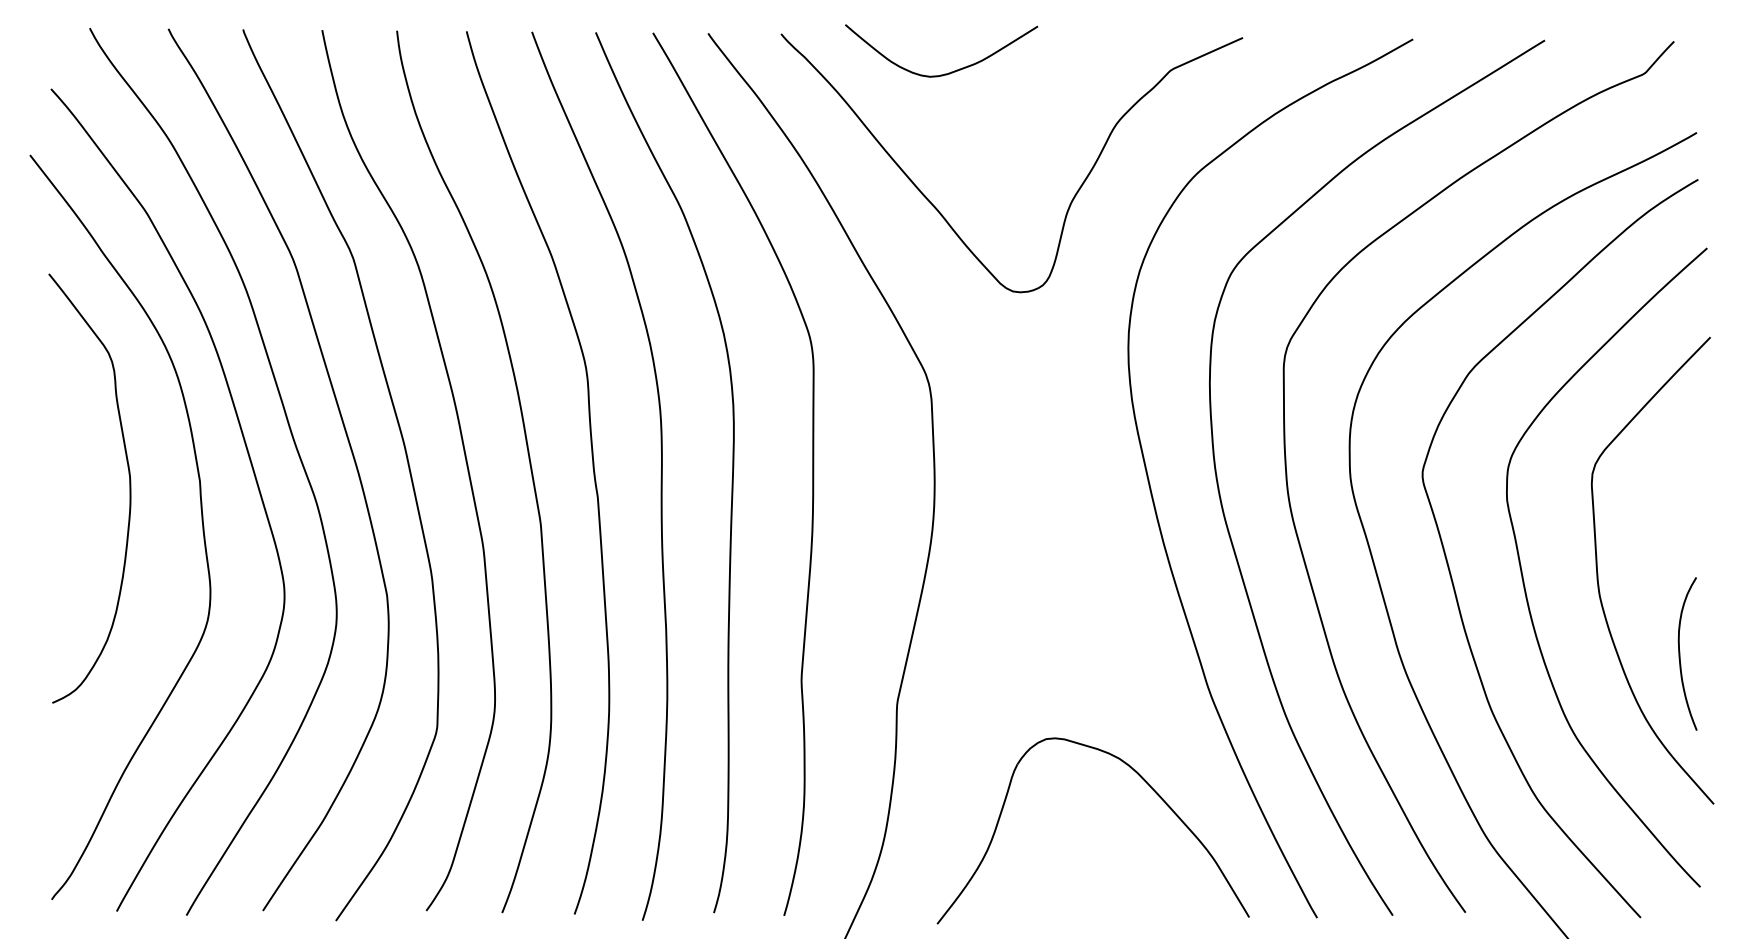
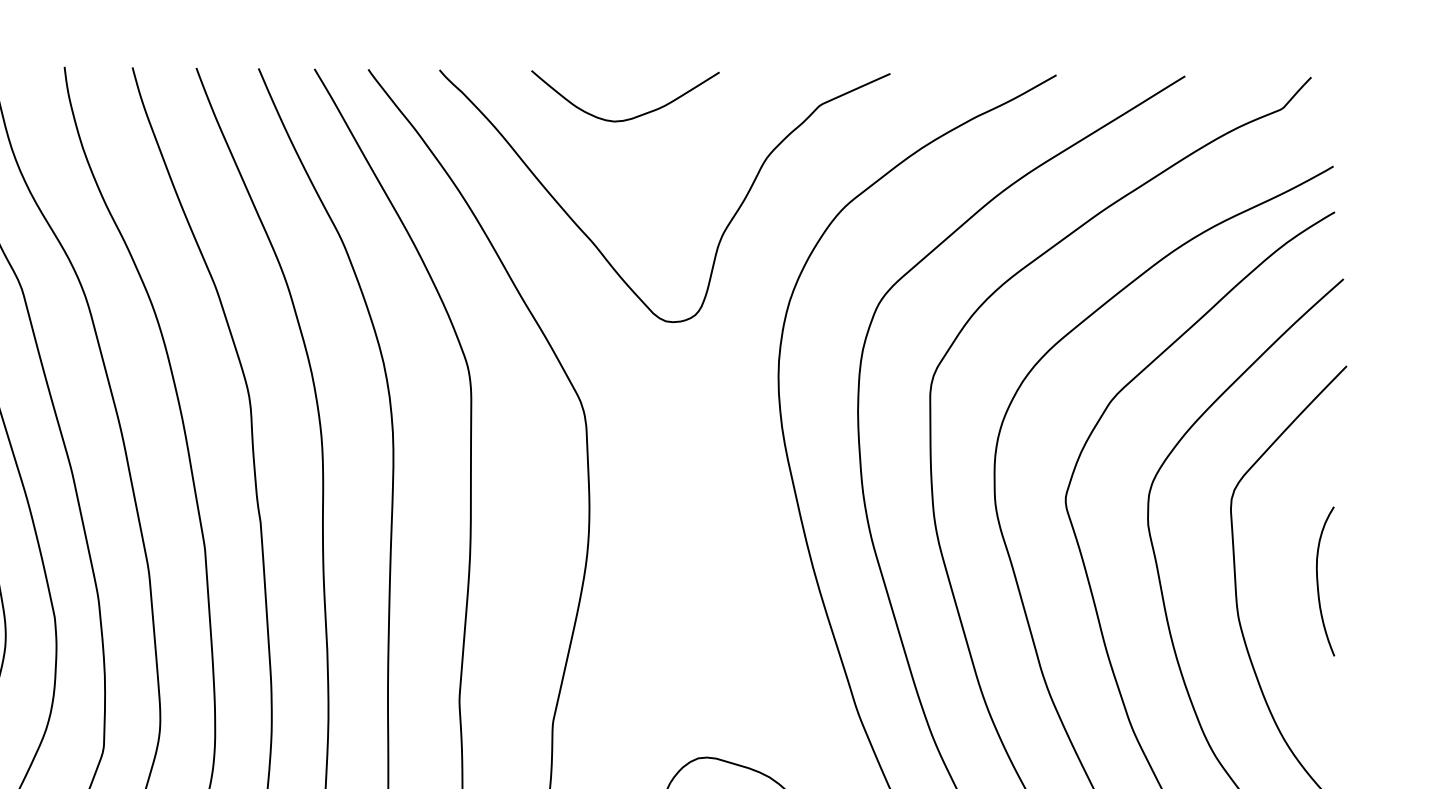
curve: (948, 72) -> (632, 117), moved
curve: (1680, 653) -> (1318, 581), moved

